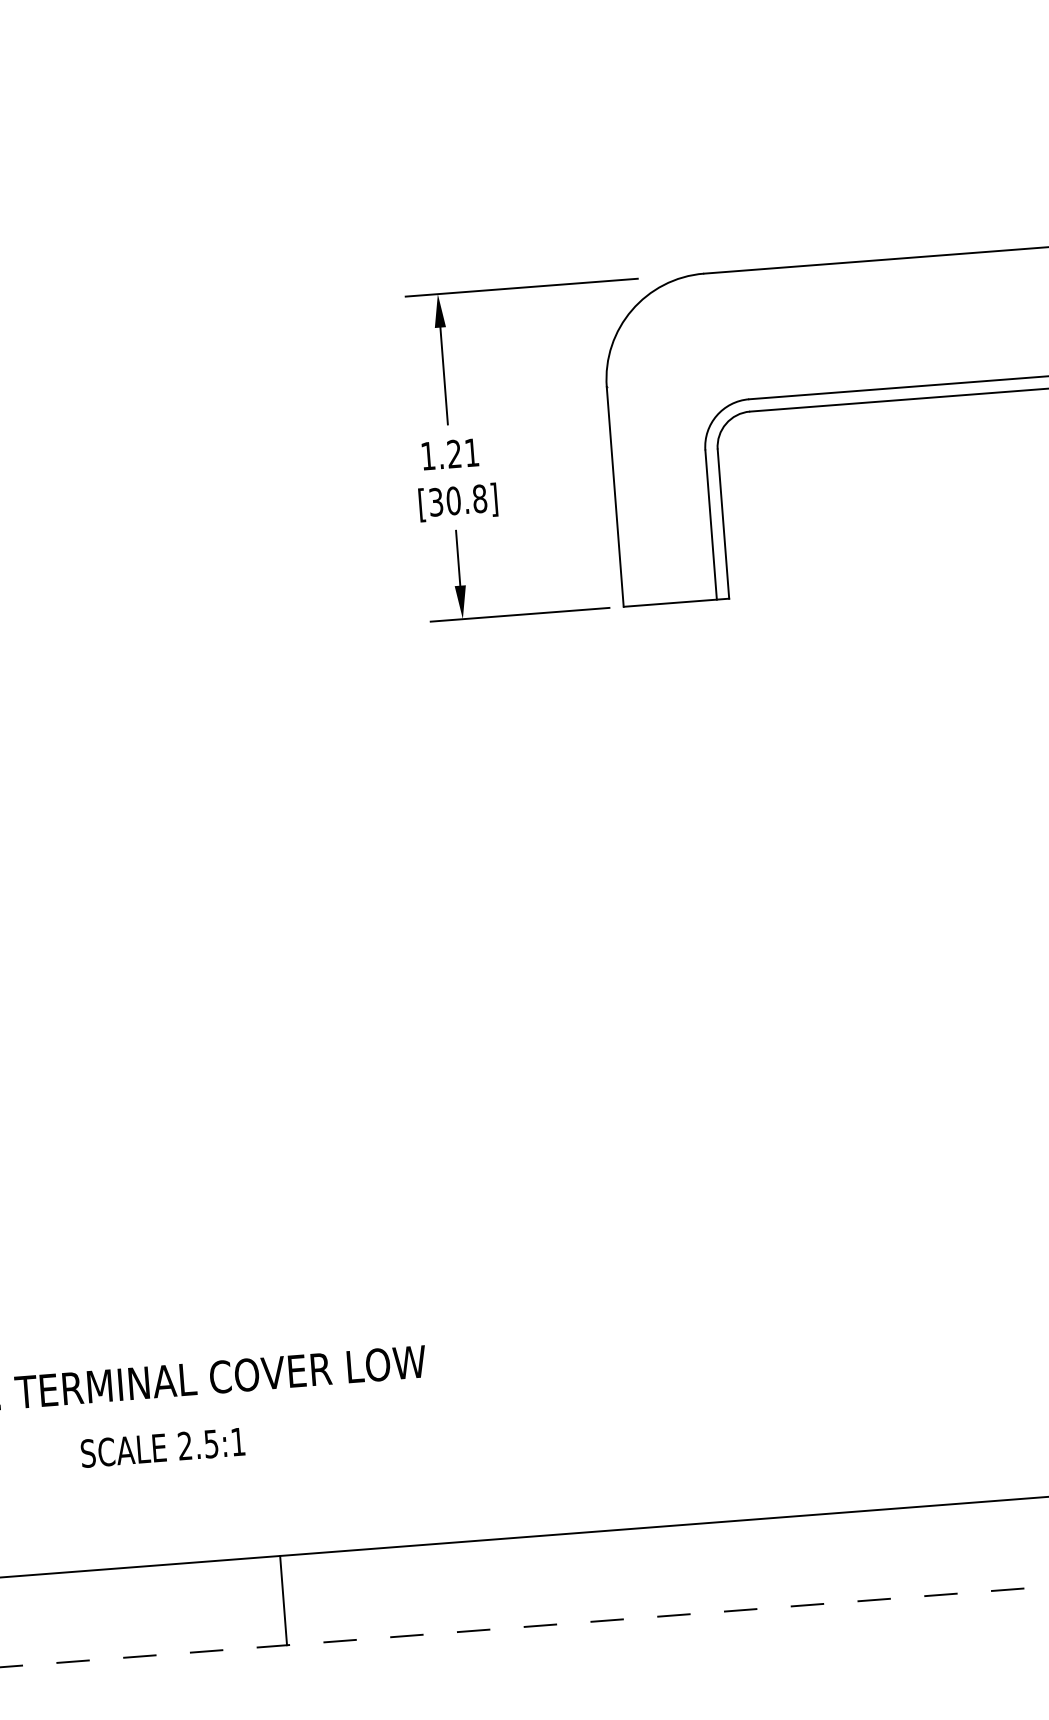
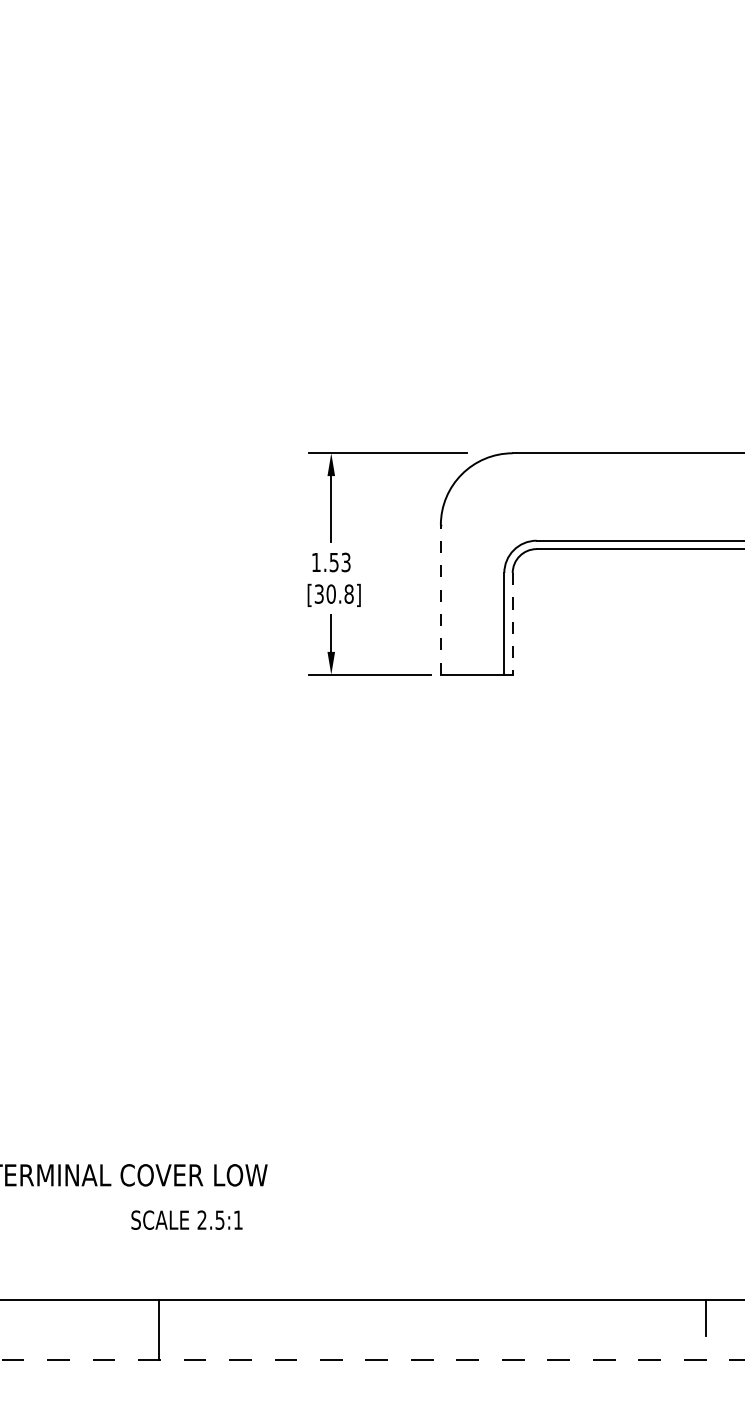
text: (462, 453) -> (339, 562), 1.21 -> 1.53
line: (614, 496) -> (440, 599), solid -> dashed
line: (723, 523) -> (512, 623), solid -> dashed
text: (162, 1446) -> (186, 1219), moved

